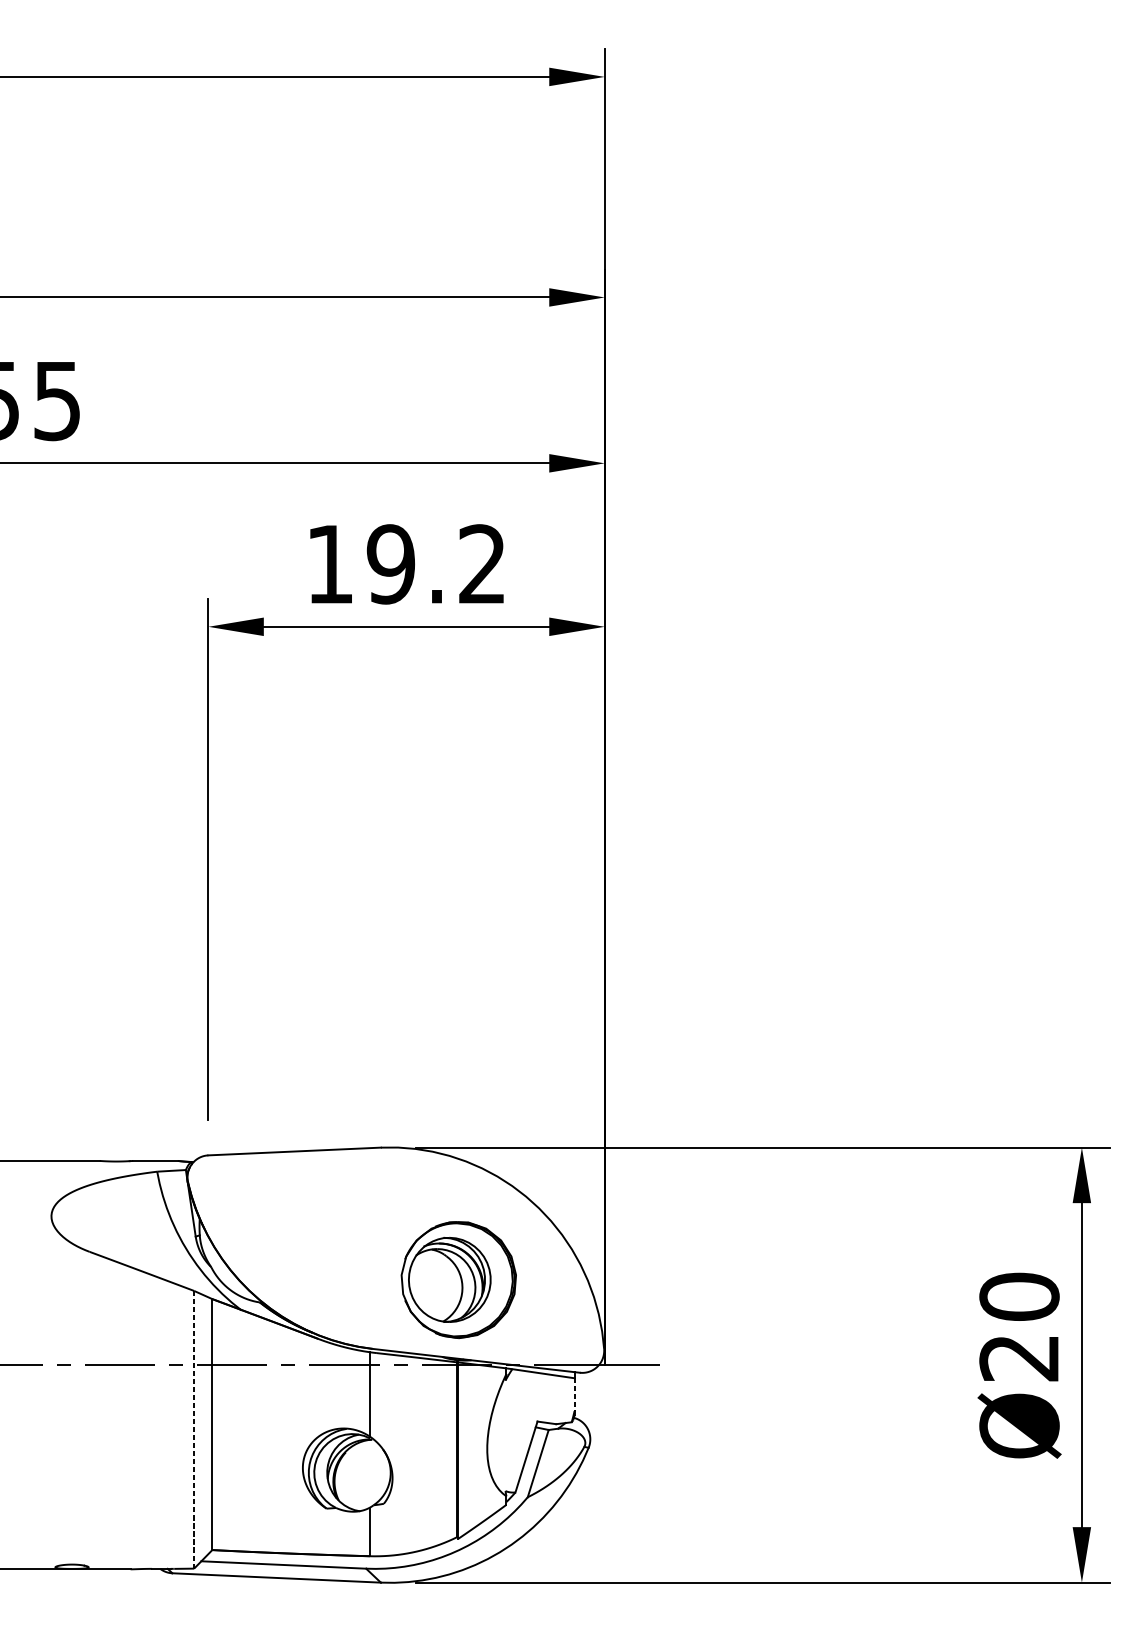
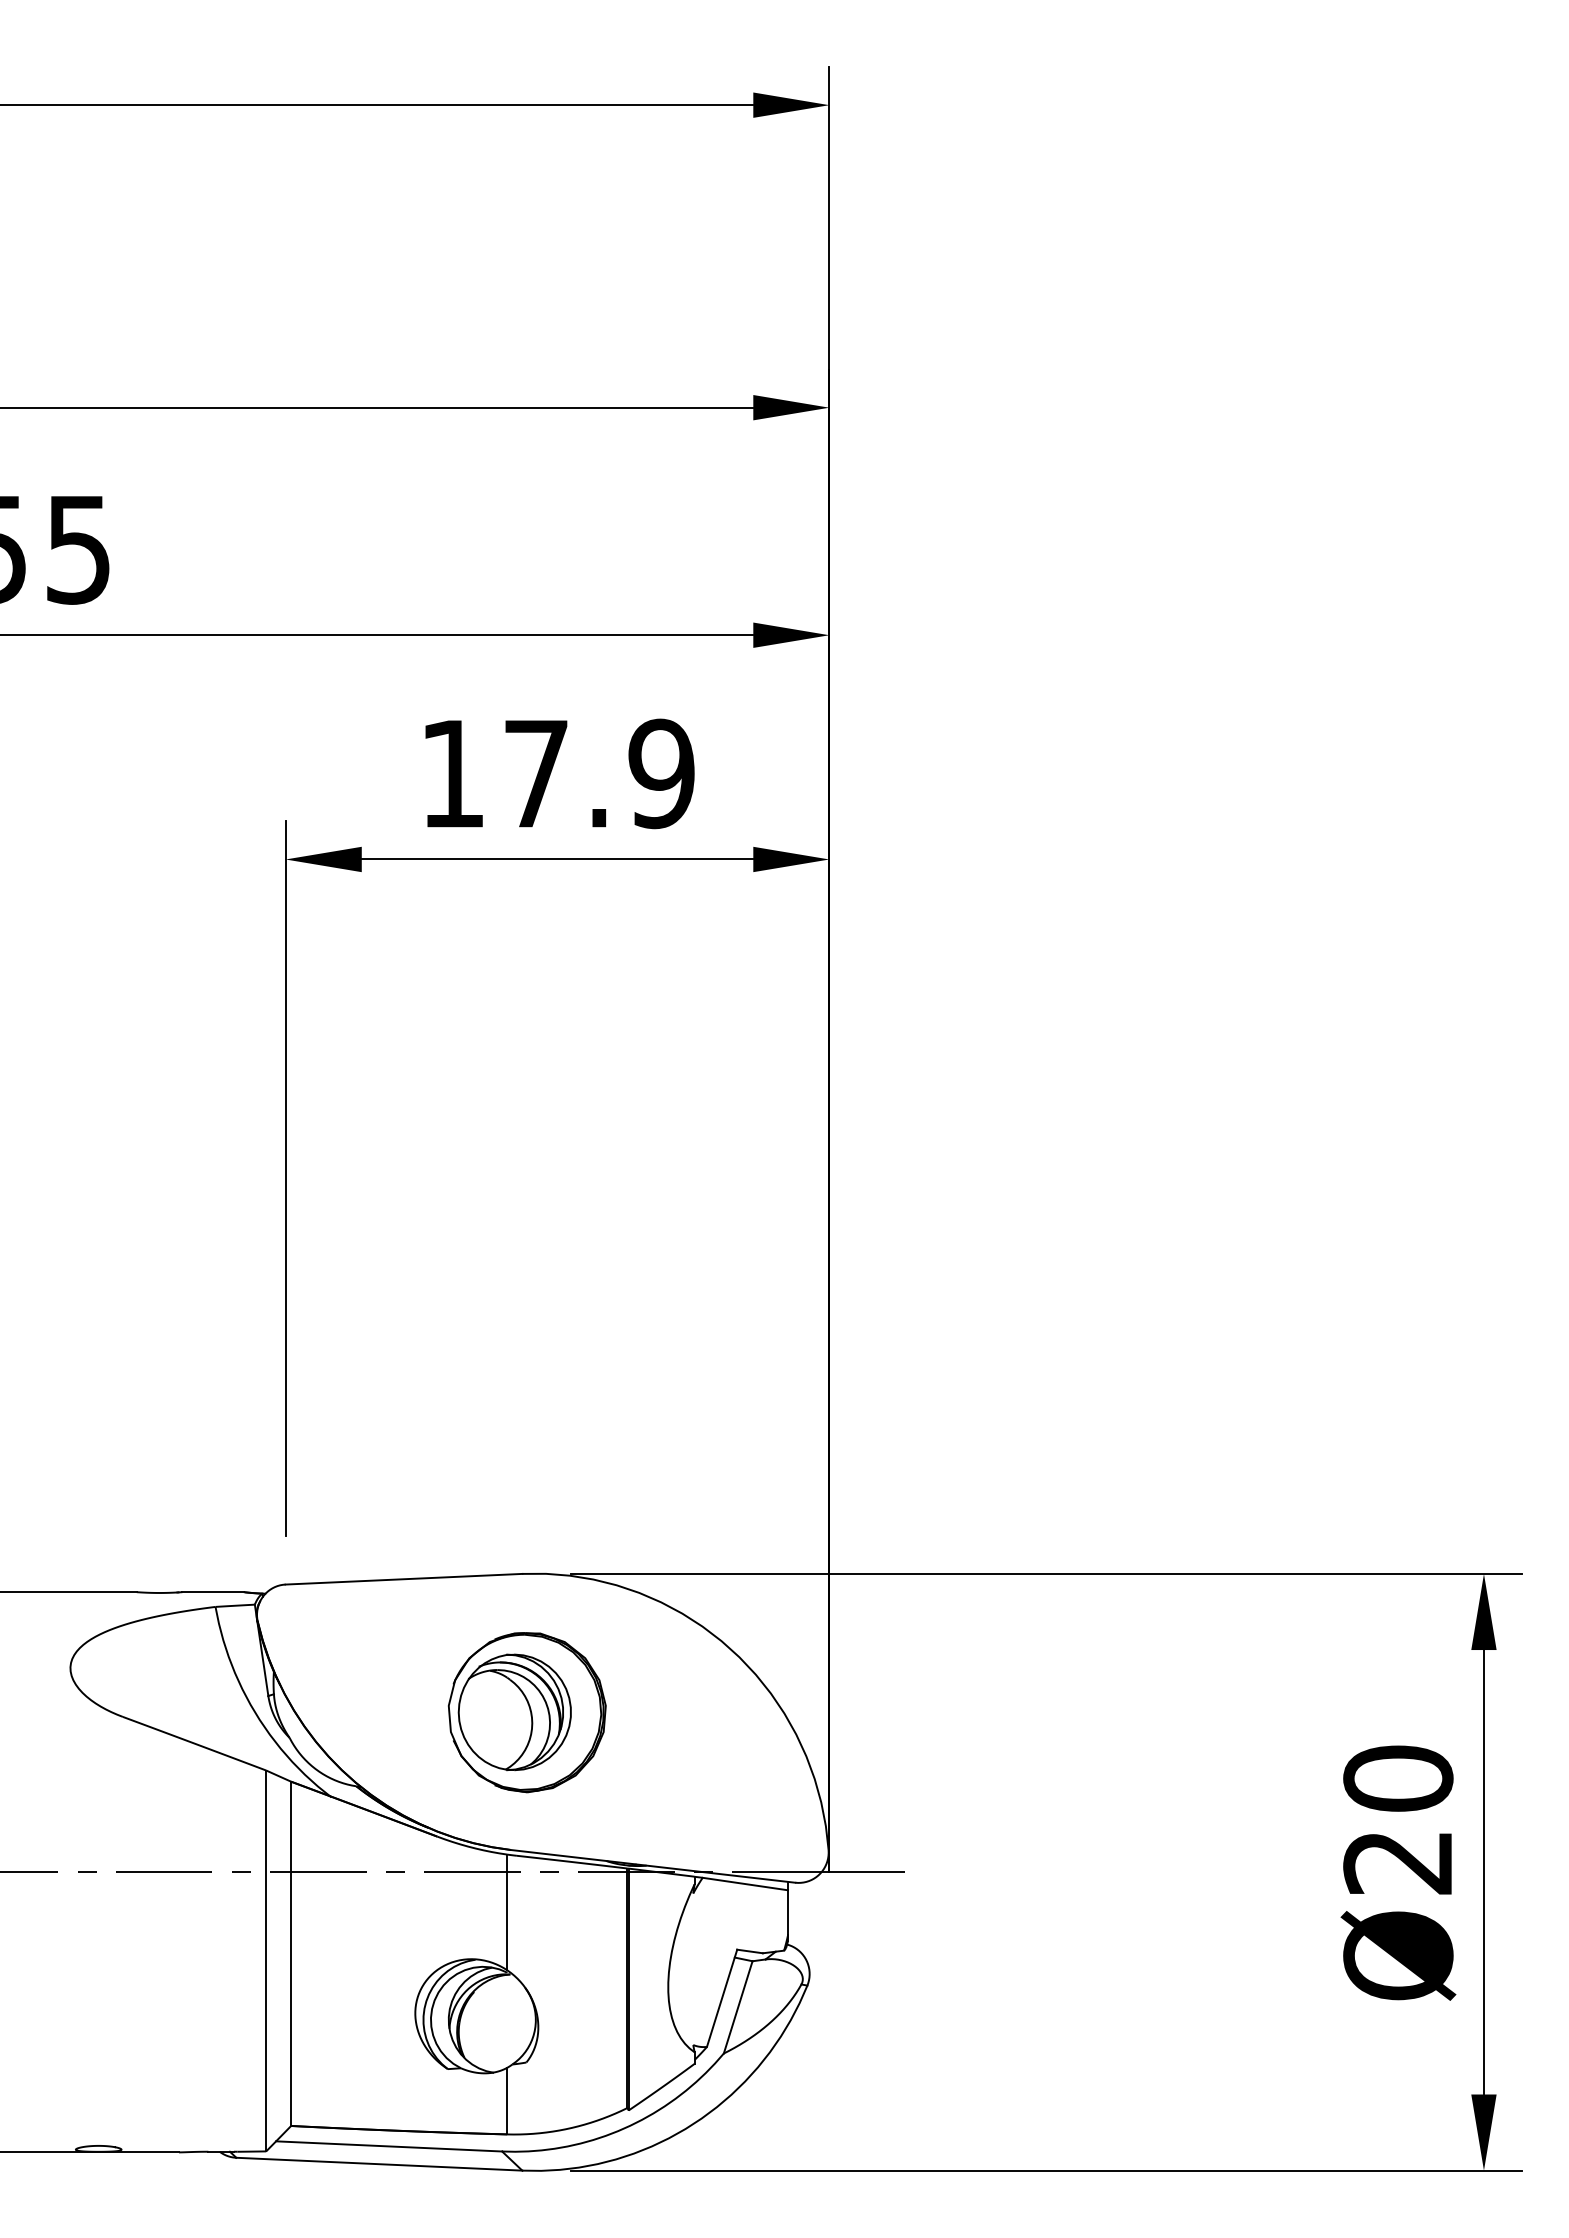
text: (436, 564) -> (598, 773), 19.2 -> 17.9
part: (458, 1280) -> (526, 1712), moved
line: (574, 1394) -> (788, 1912), dashed -> solid
line: (194, 1429) -> (266, 1960), dashed -> solid

